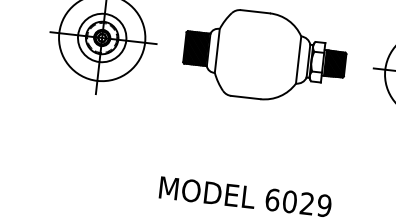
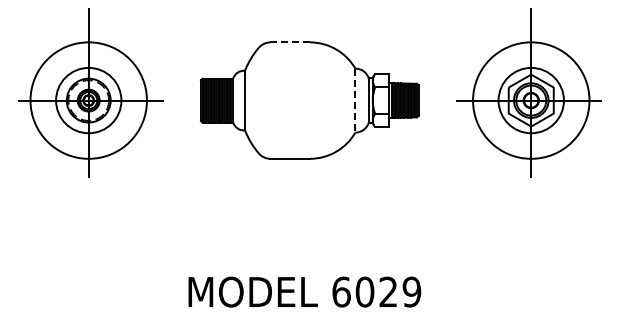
line: (255, 11) -> (290, 42), solid -> dashed
line: (298, 59) -> (355, 100), solid -> dashed

